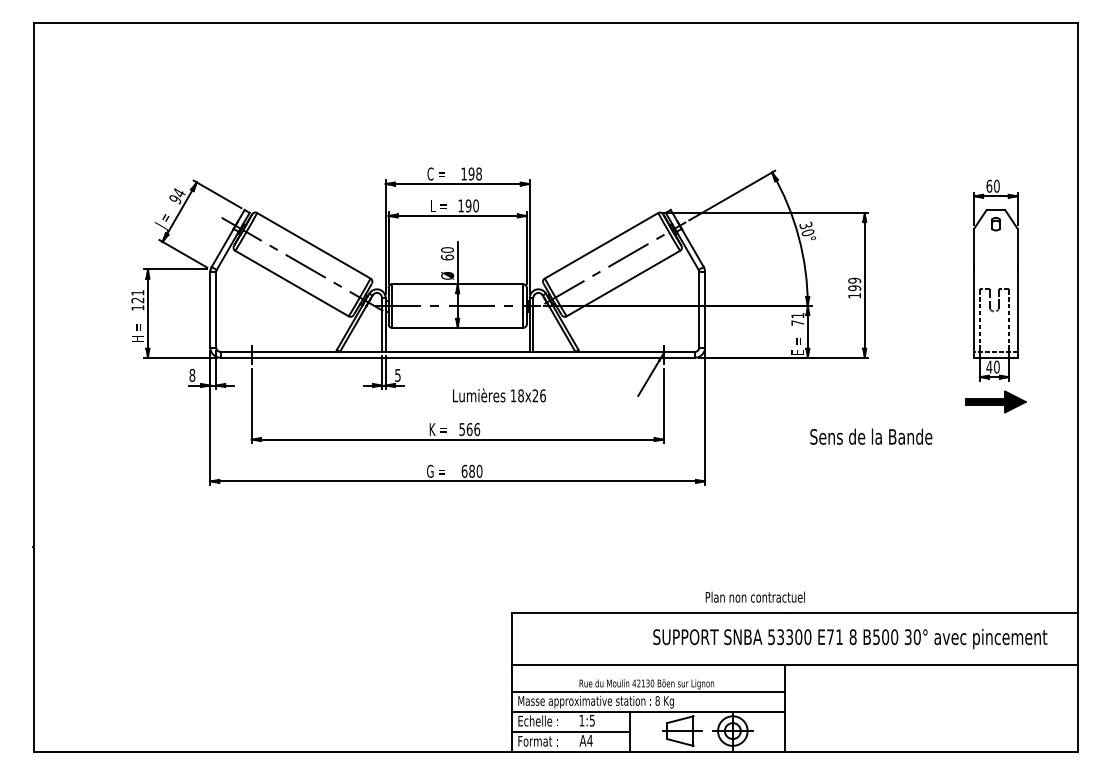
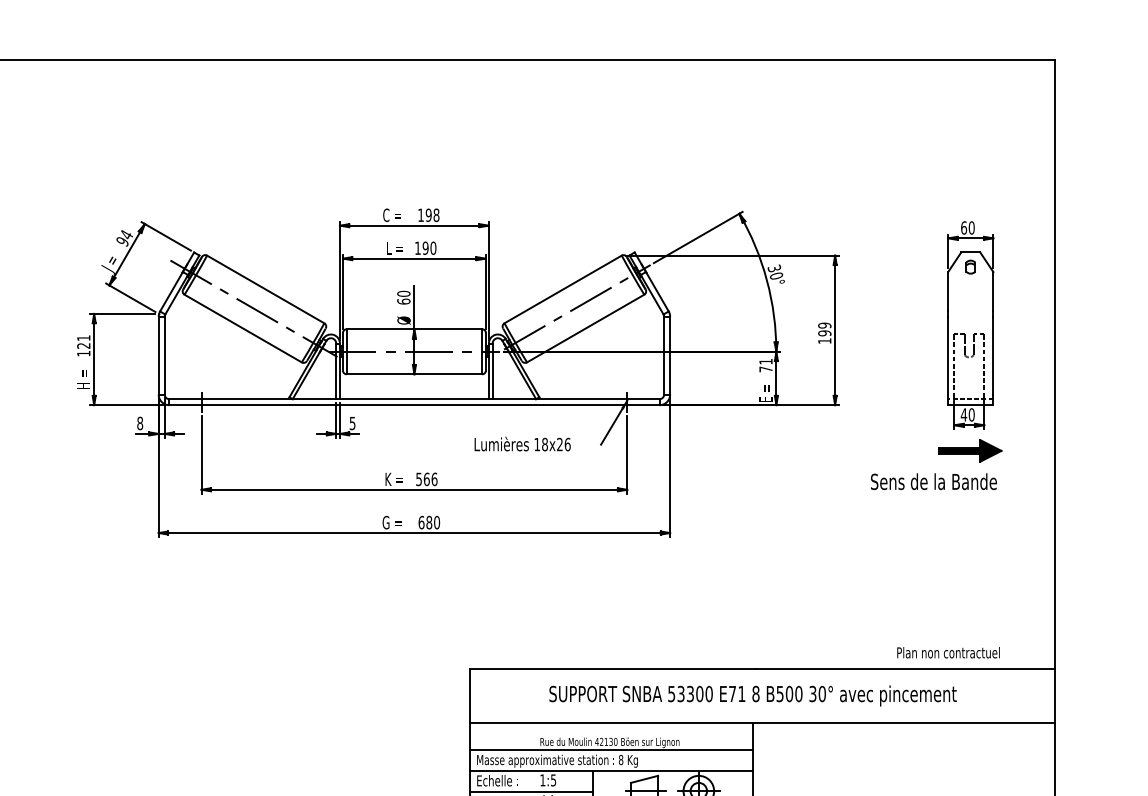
text: (499, 395) -> (522, 444), moved
text: (871, 436) -> (934, 481), moved
text: (754, 596) -> (947, 652), moved
text: (850, 638) -> (753, 695), moved

